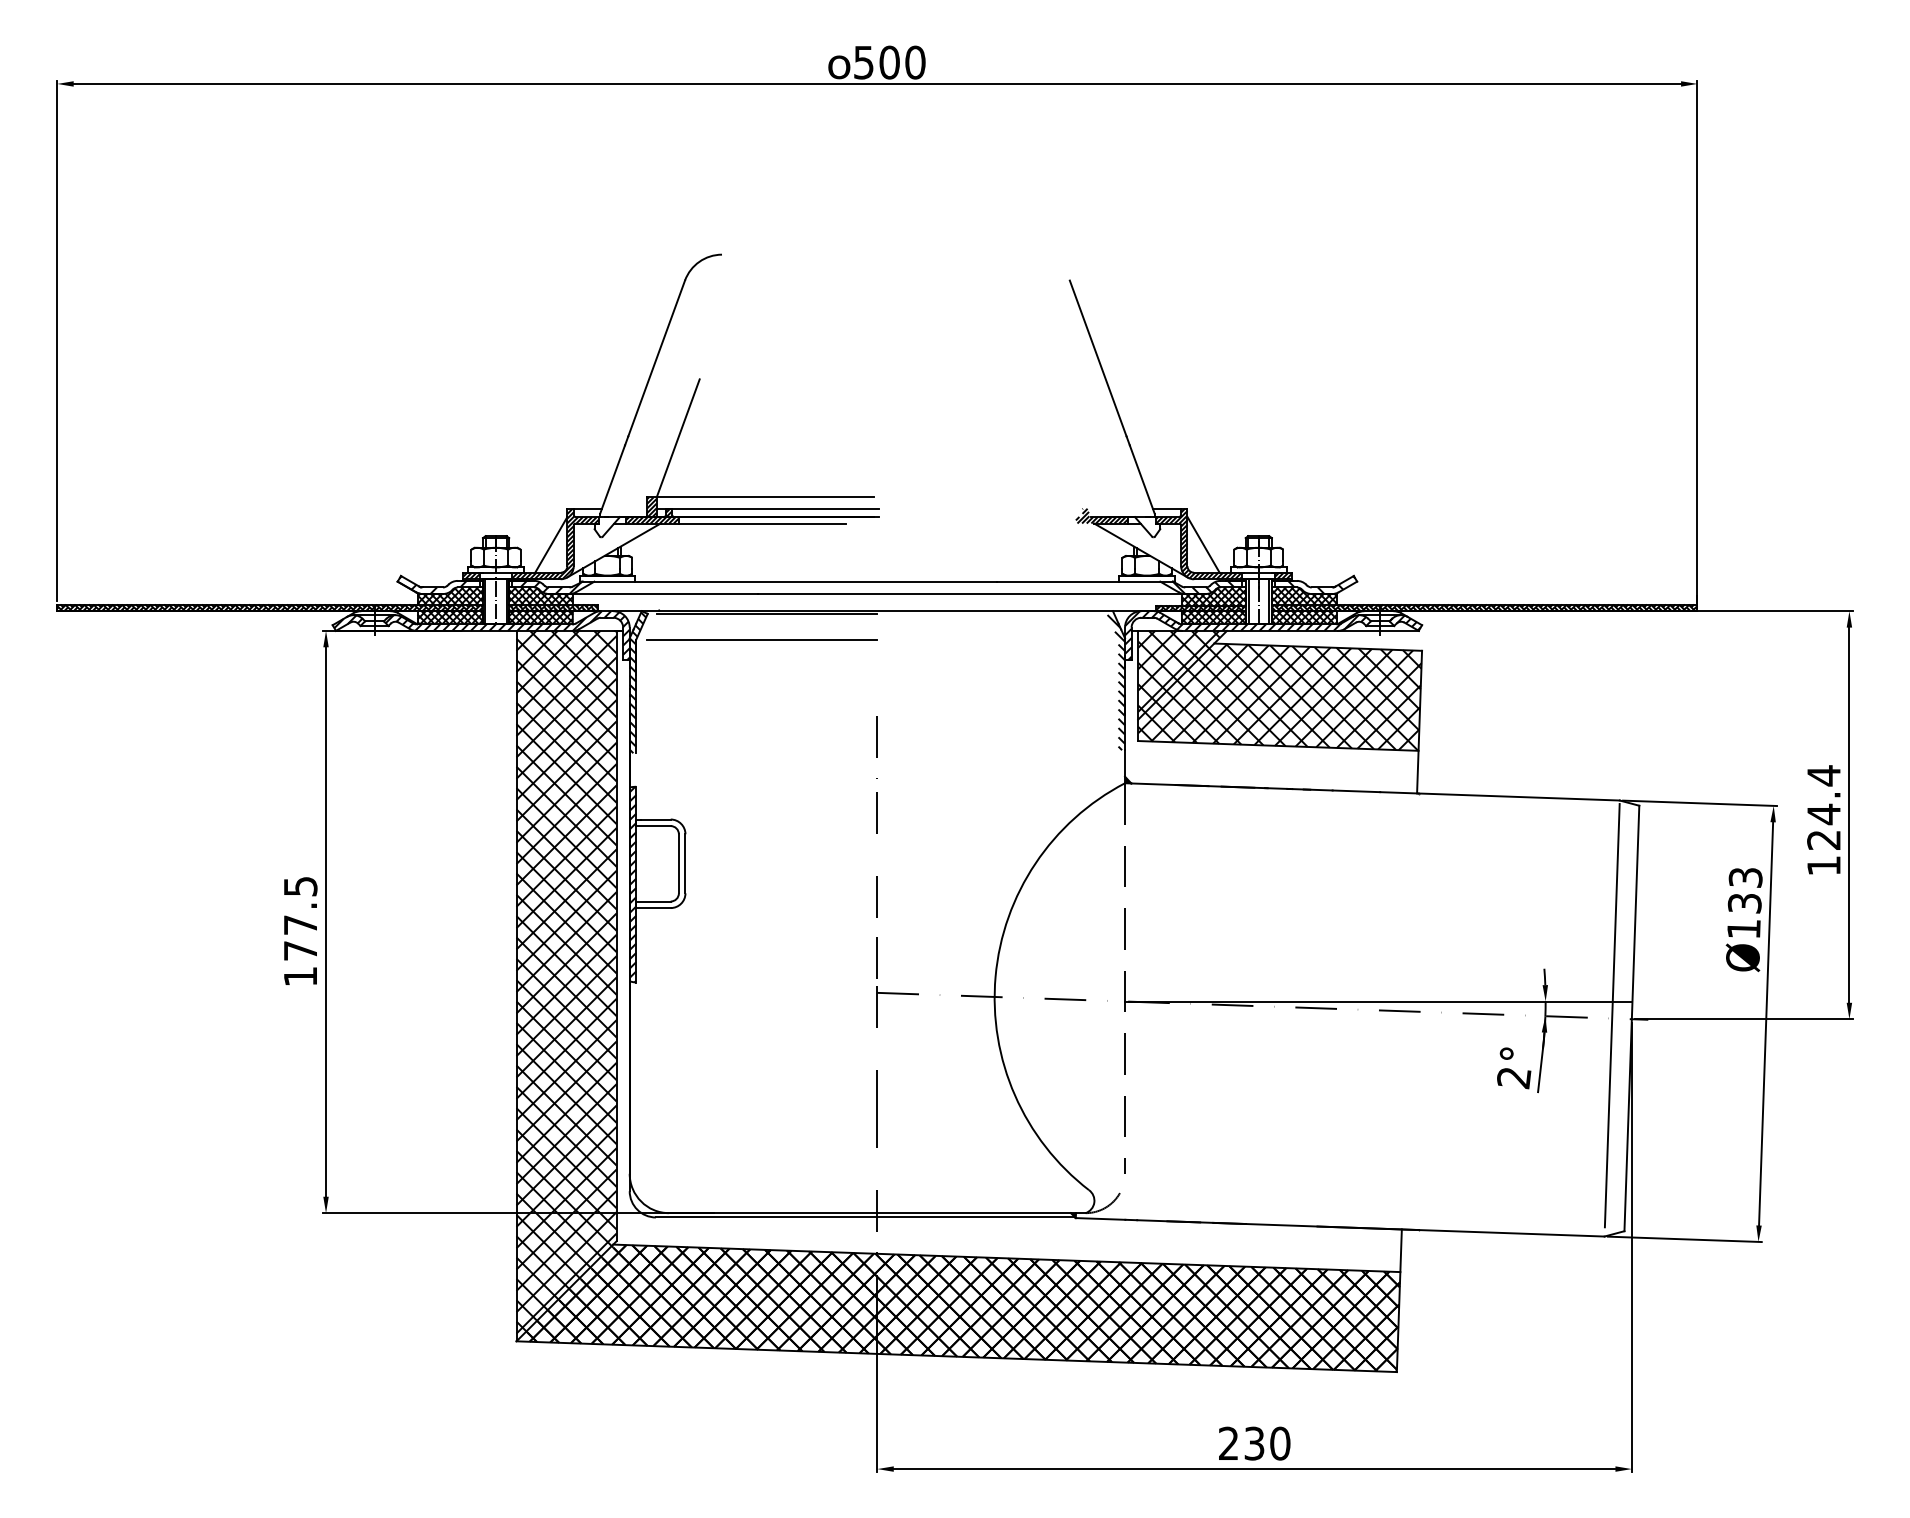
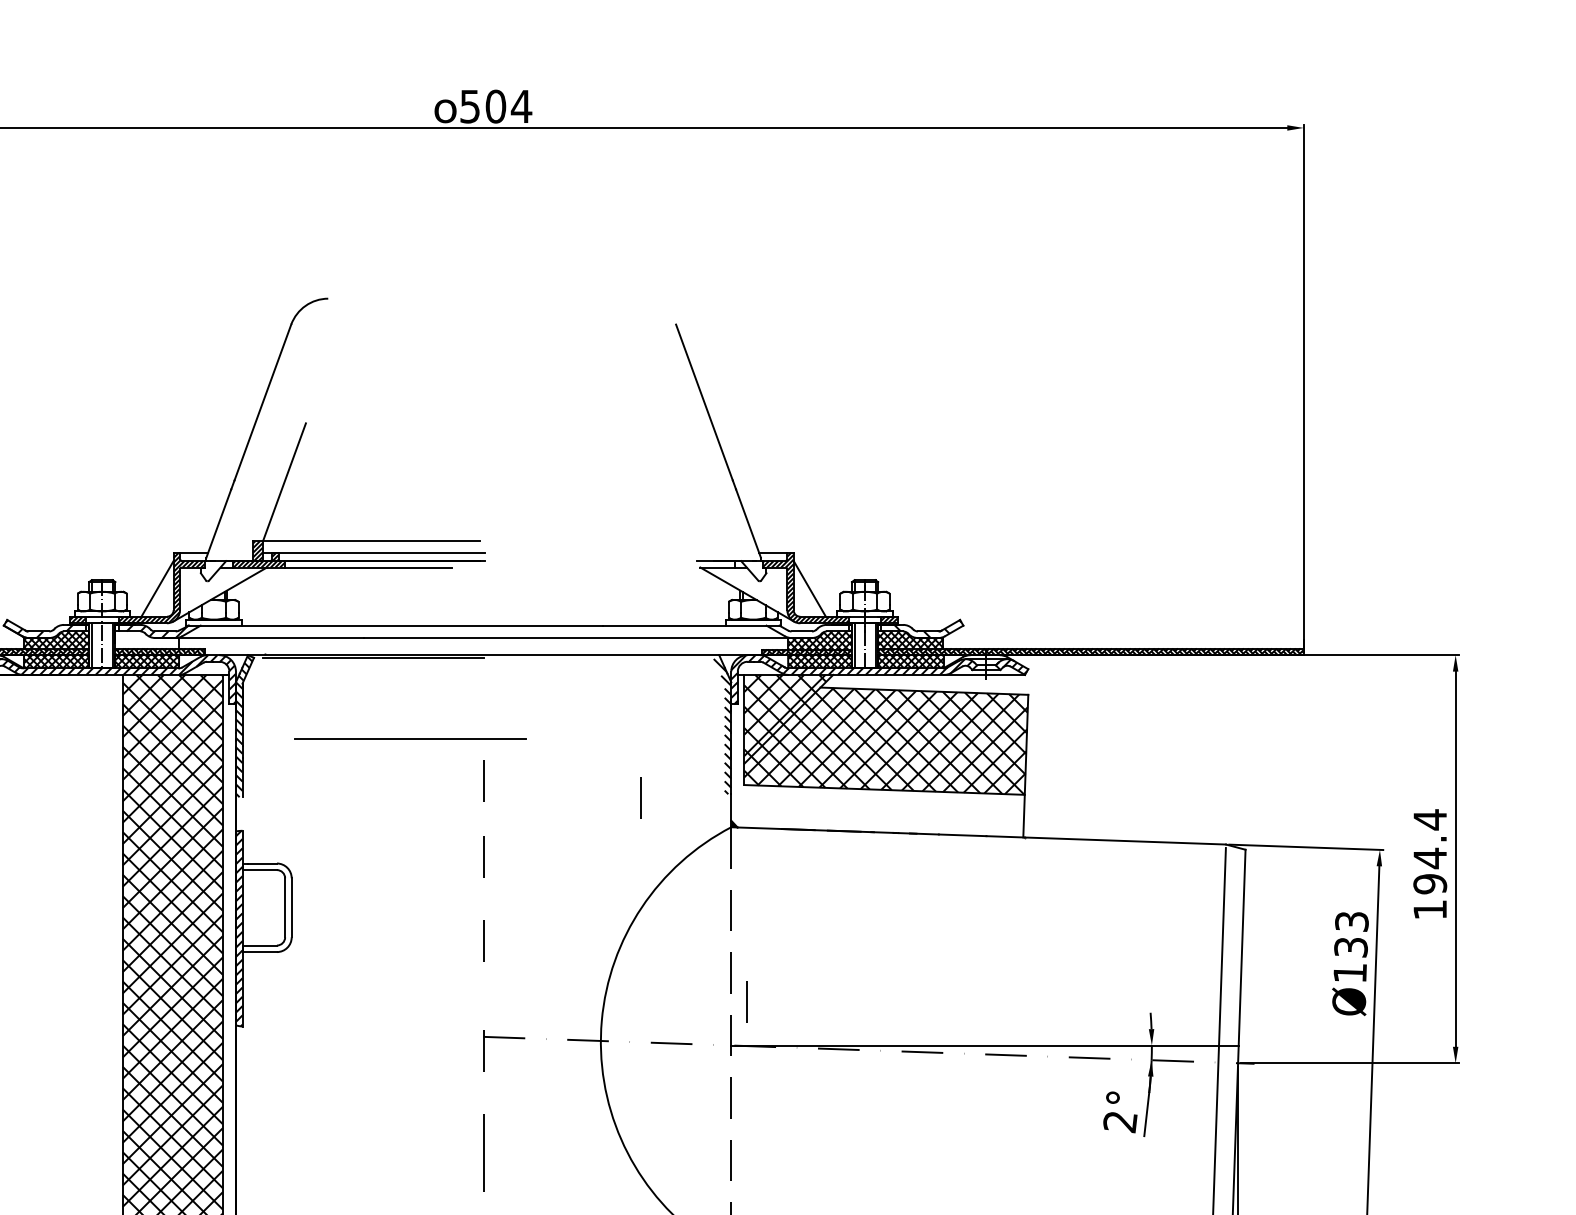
text: (915, 62) -> (521, 106), 500 -> 504
hatch: (1101, 515) -> (707, 559), removed
hatch: (1207, 587) -> (813, 631), removed
hatch: (540, 595) -> (146, 639), removed
line: (761, 639) -> (409, 738), moved
line: (1033, 764) -> (639, 808), added
text: (1823, 840) -> (1429, 884), 124.4 -> 194.4
line: (876, 957) -> (745, 1001), moved

